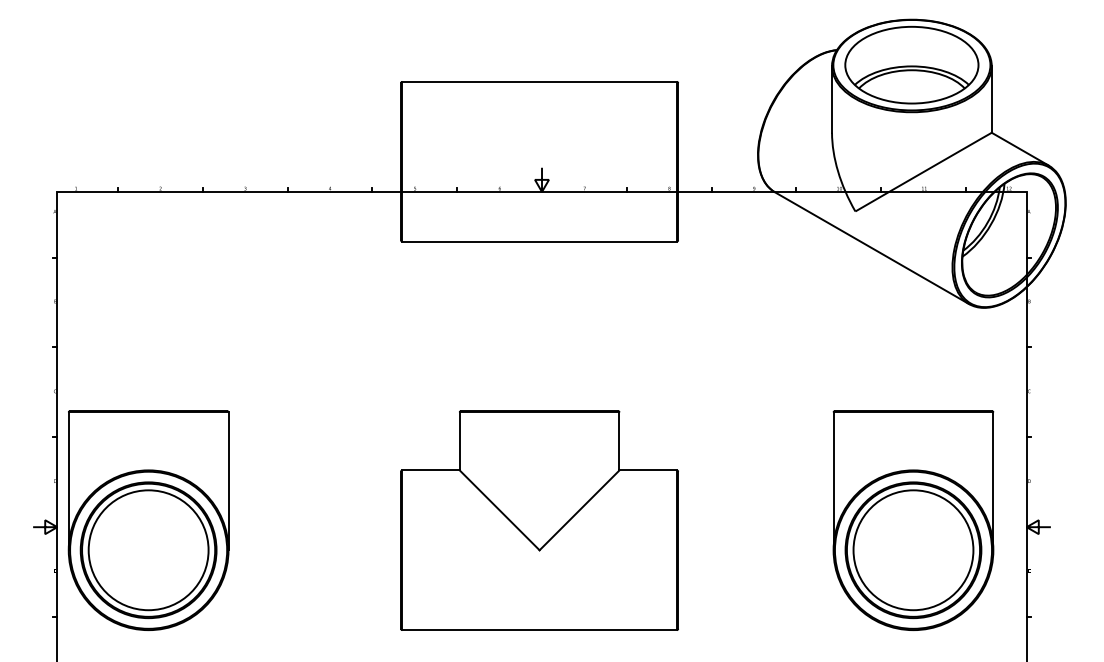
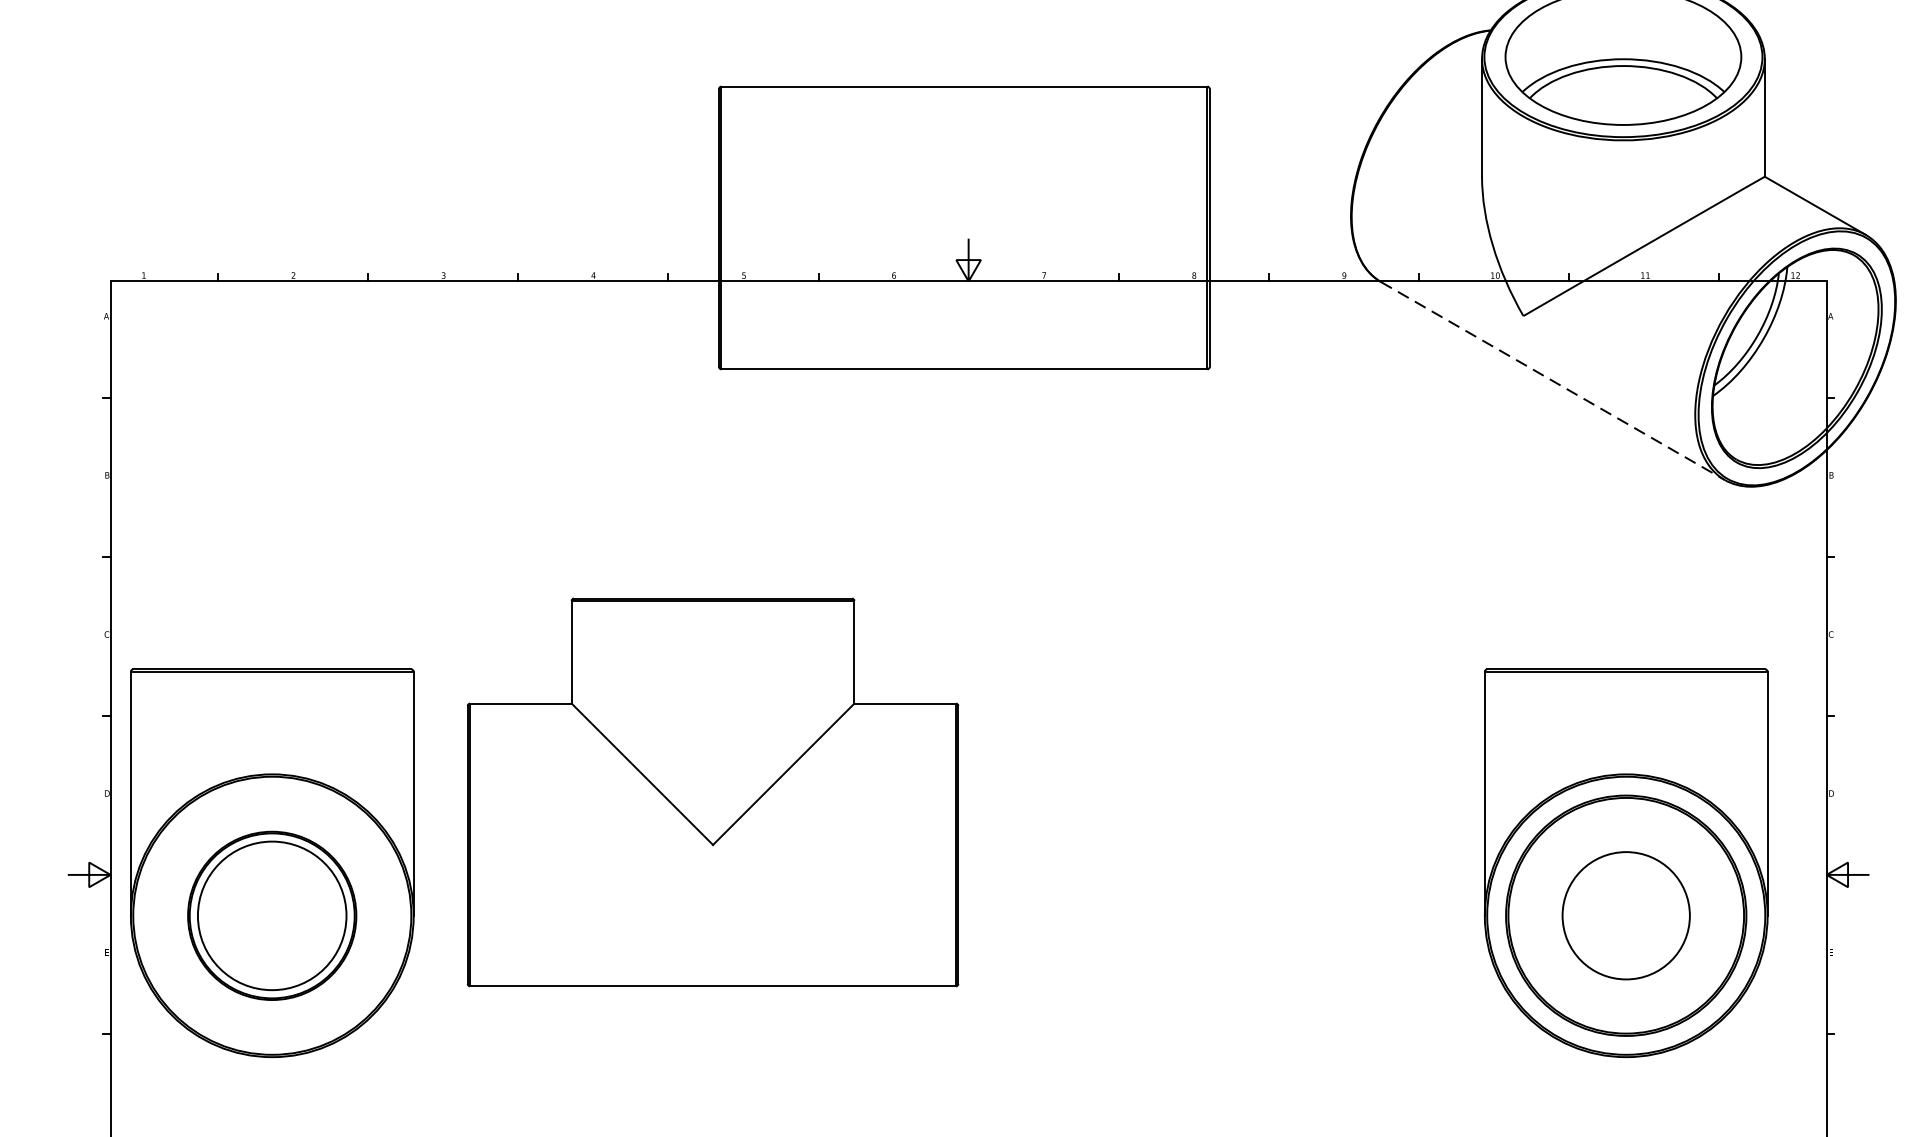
line: (872, 248) -> (1553, 381), solid -> dashed
part: (539, 520) -> (712, 792), moved
part: (148, 550) -> (272, 916), size x0.7
circle: (913, 550) -> (1626, 916), size x0.6

